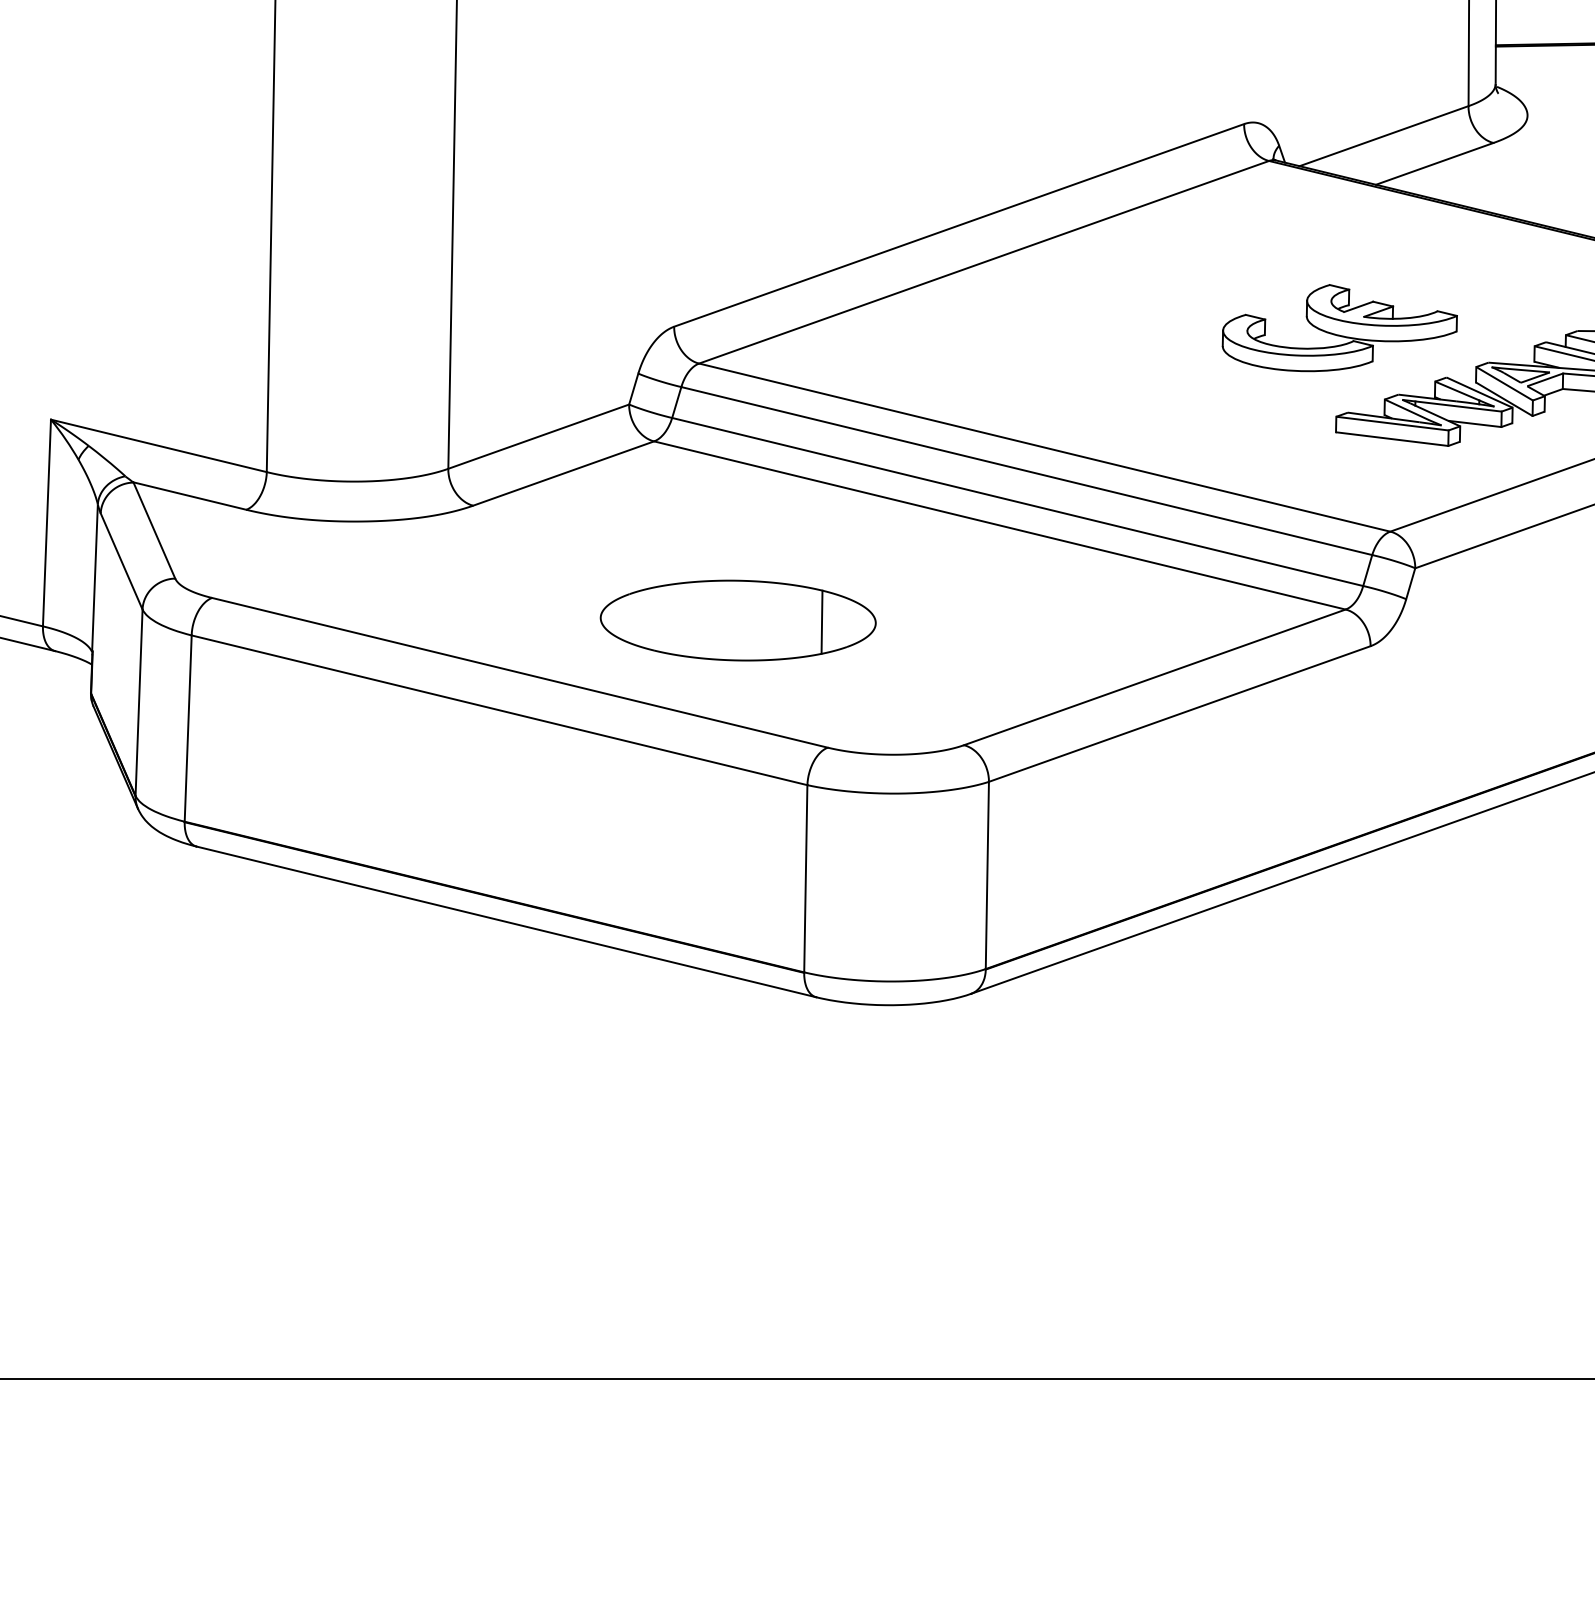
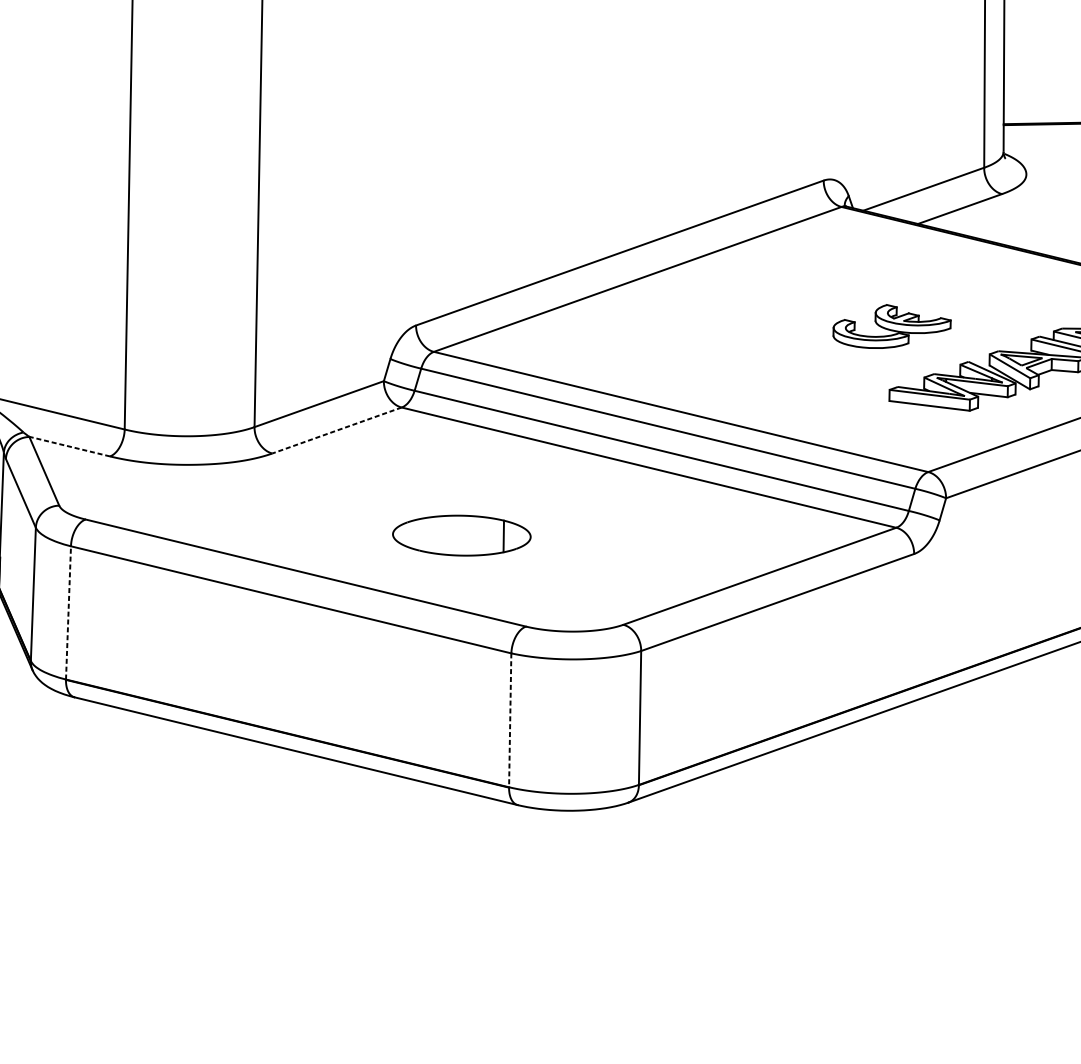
part: (1339, 328) -> (891, 326), size x0.7
line: (563, 473) -> (336, 430), solid -> dashed
line: (189, 495) -> (69, 446), solid -> dashed
part: (737, 620) -> (461, 535), size x0.7
line: (188, 728) -> (68, 612), solid -> dashed
line: (805, 878) -> (509, 720), solid -> dashed

